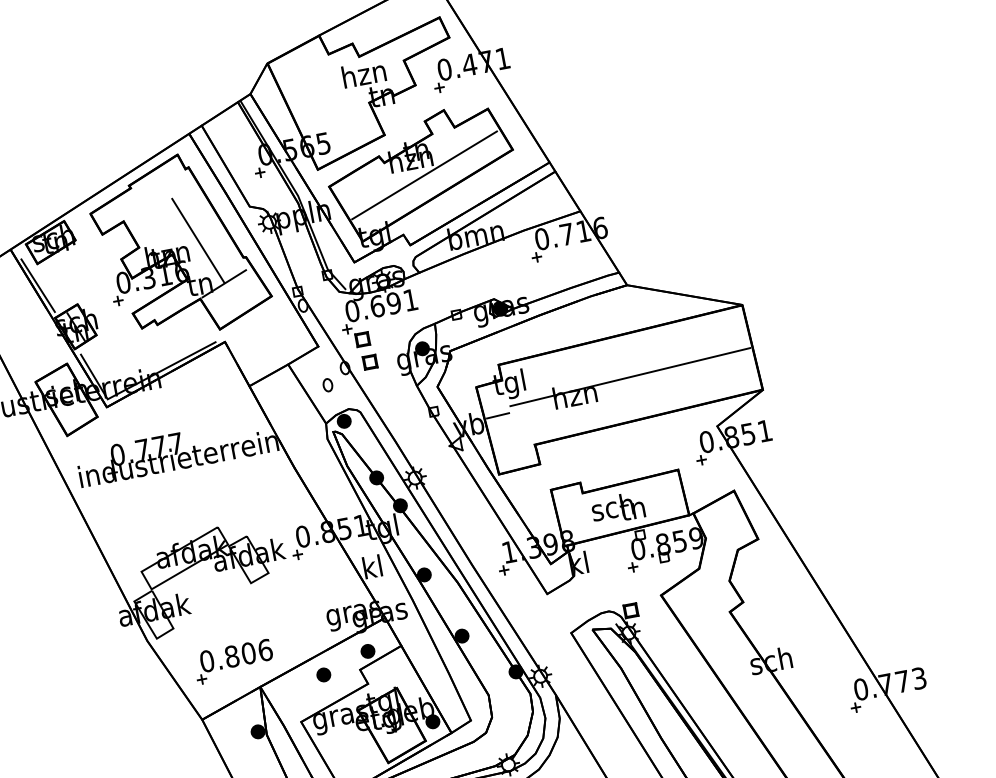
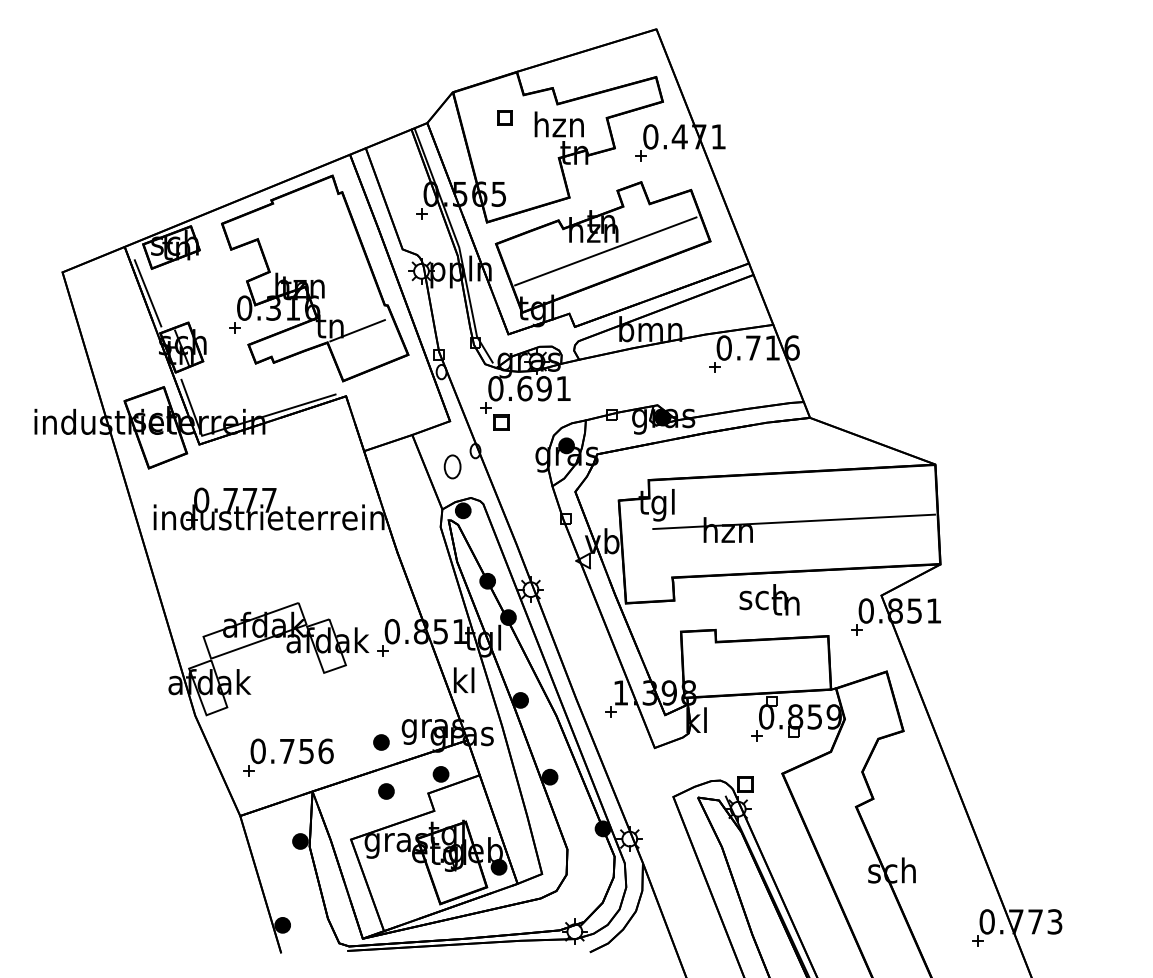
line: (198, 240) -> (337, 276), removed
part: (369, 361) -> (504, 117), moved
part: (327, 385) -> (452, 466), size x1.6
line: (498, 415) -> (637, 536), removed
text: (618, 508) -> (769, 599), moved
part: (311, 633) -> (381, 742), added
text: (240, 655) -> (296, 751), 0.806 -> 0.756

